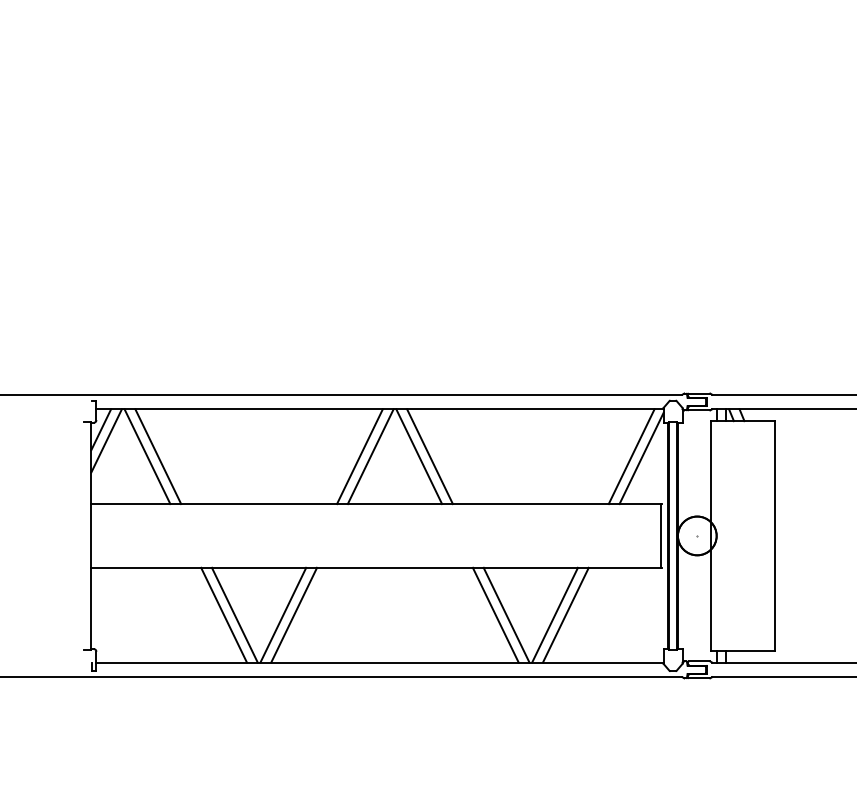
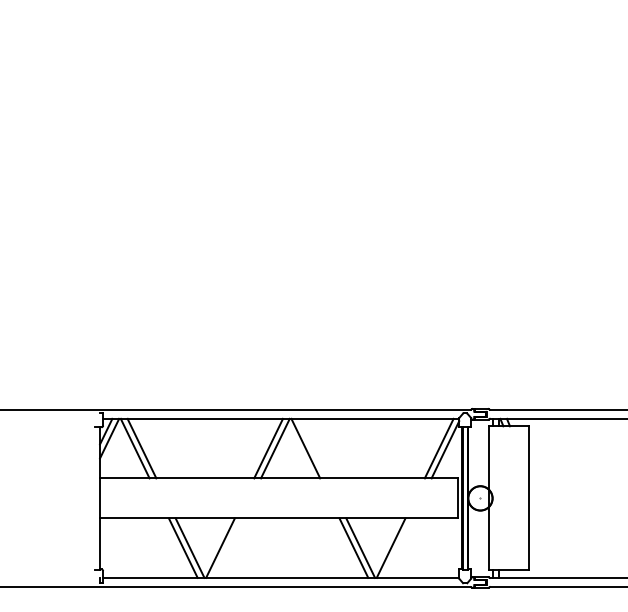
line: (429, 456) -> (312, 448), removed
line: (292, 614) -> (226, 547), removed
line: (565, 614) -> (397, 547), removed

